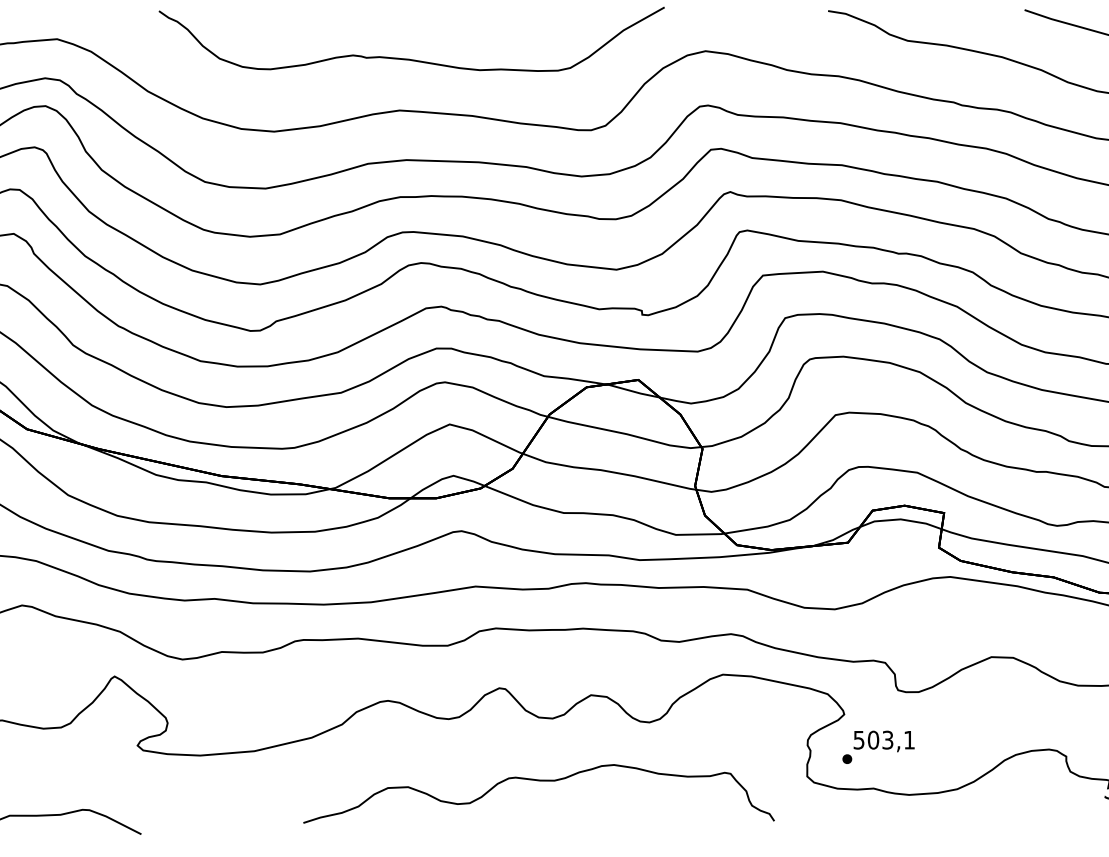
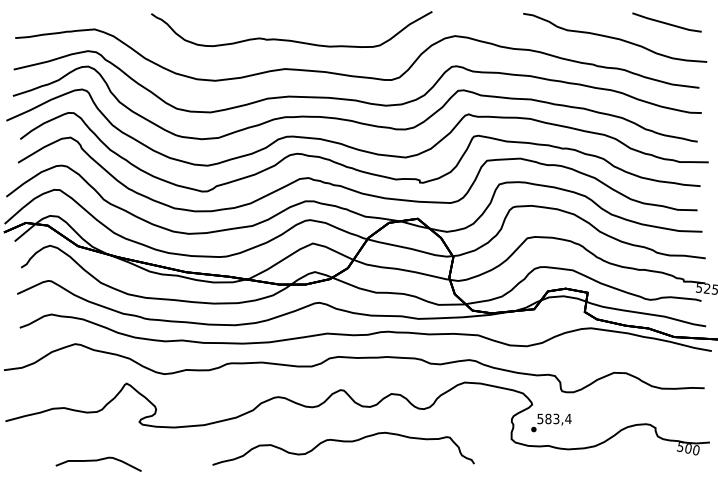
text: (891, 739) -> (558, 418), 503,1 -> 583,4
curve: (538, 782) -> (343, 442), moved

